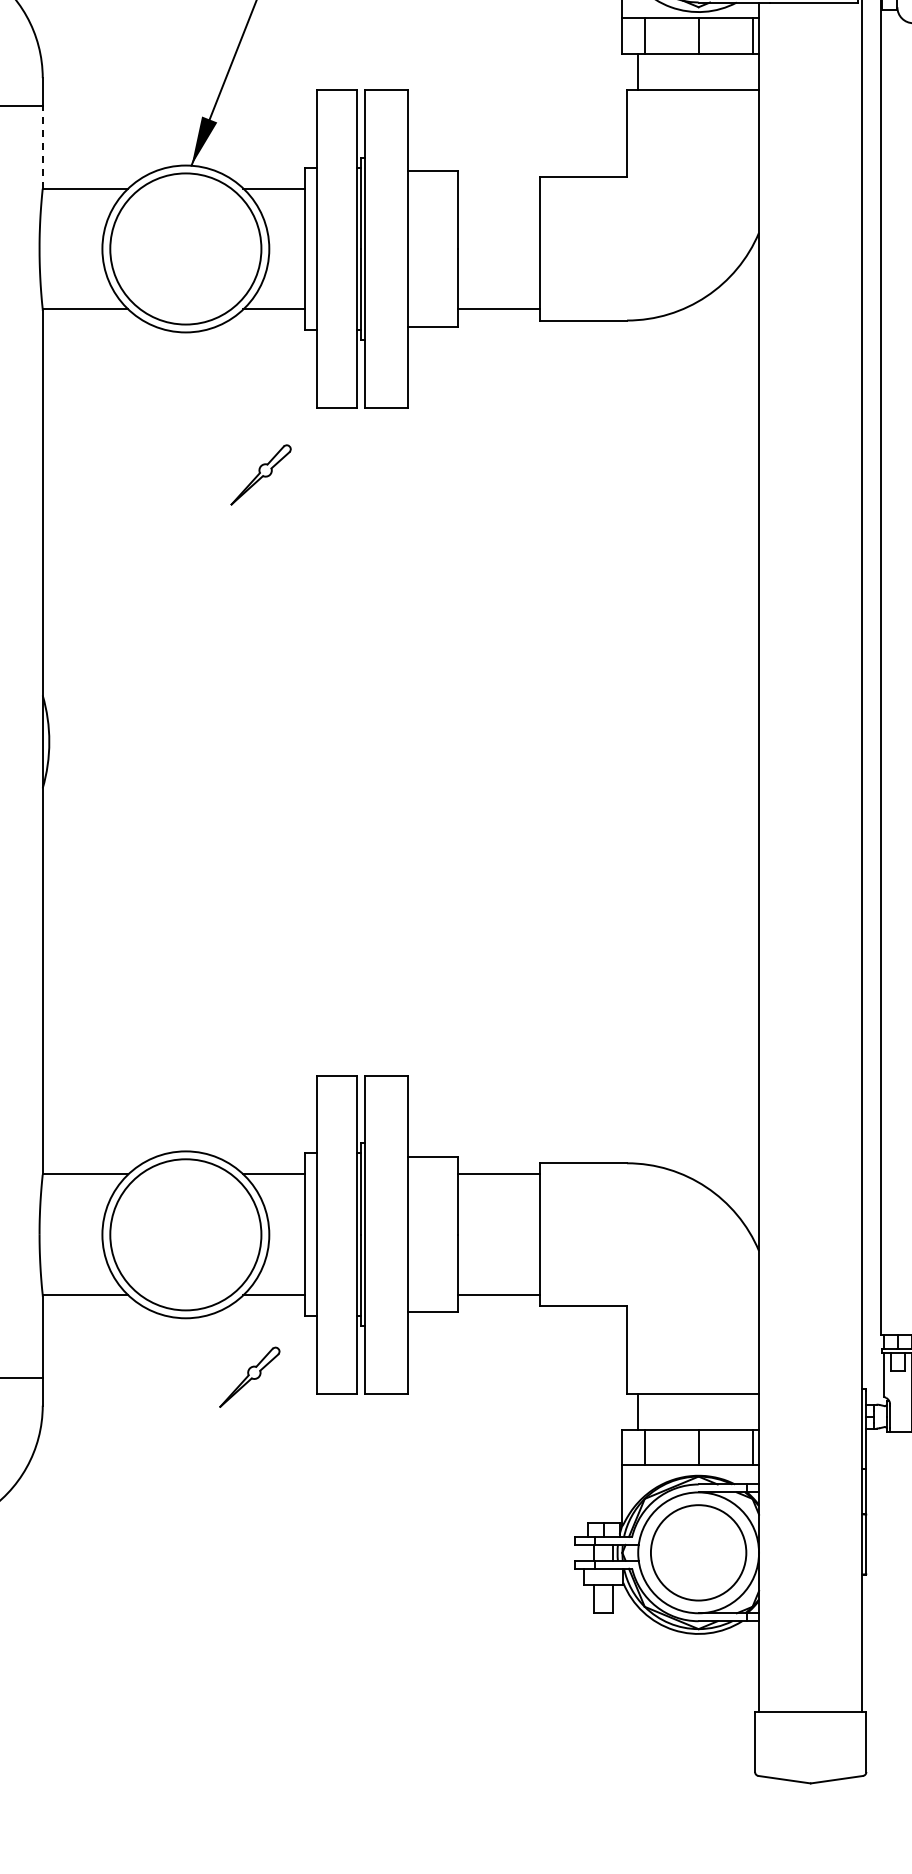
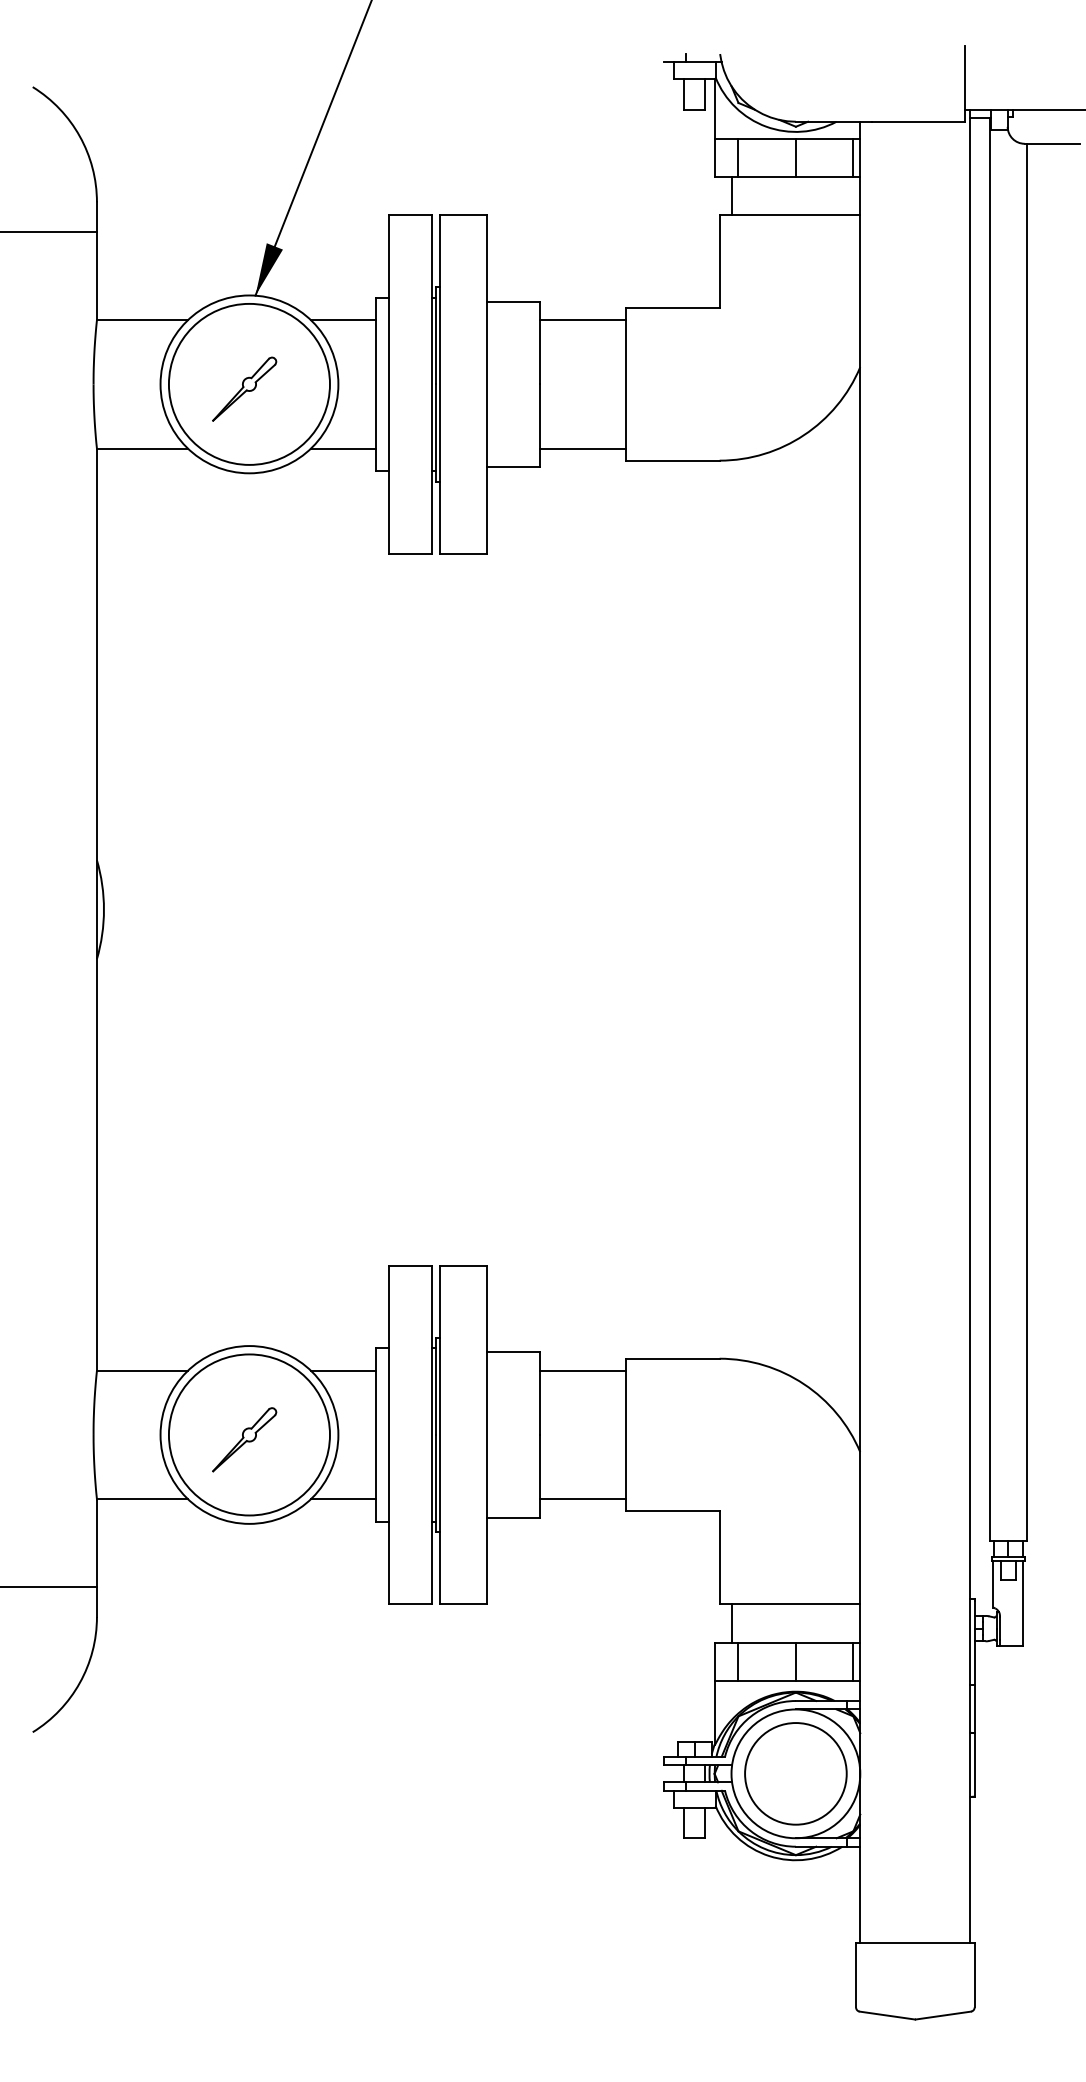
line: (42, 146) -> (96, 275), dashed -> solid
line: (498, 189) -> (582, 320), added
part: (260, 474) -> (244, 388), moved
part: (249, 1377) -> (244, 1439), moved

